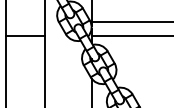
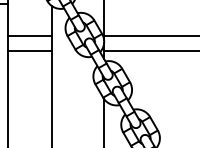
line: (25, 21) -> (29, 35), added

